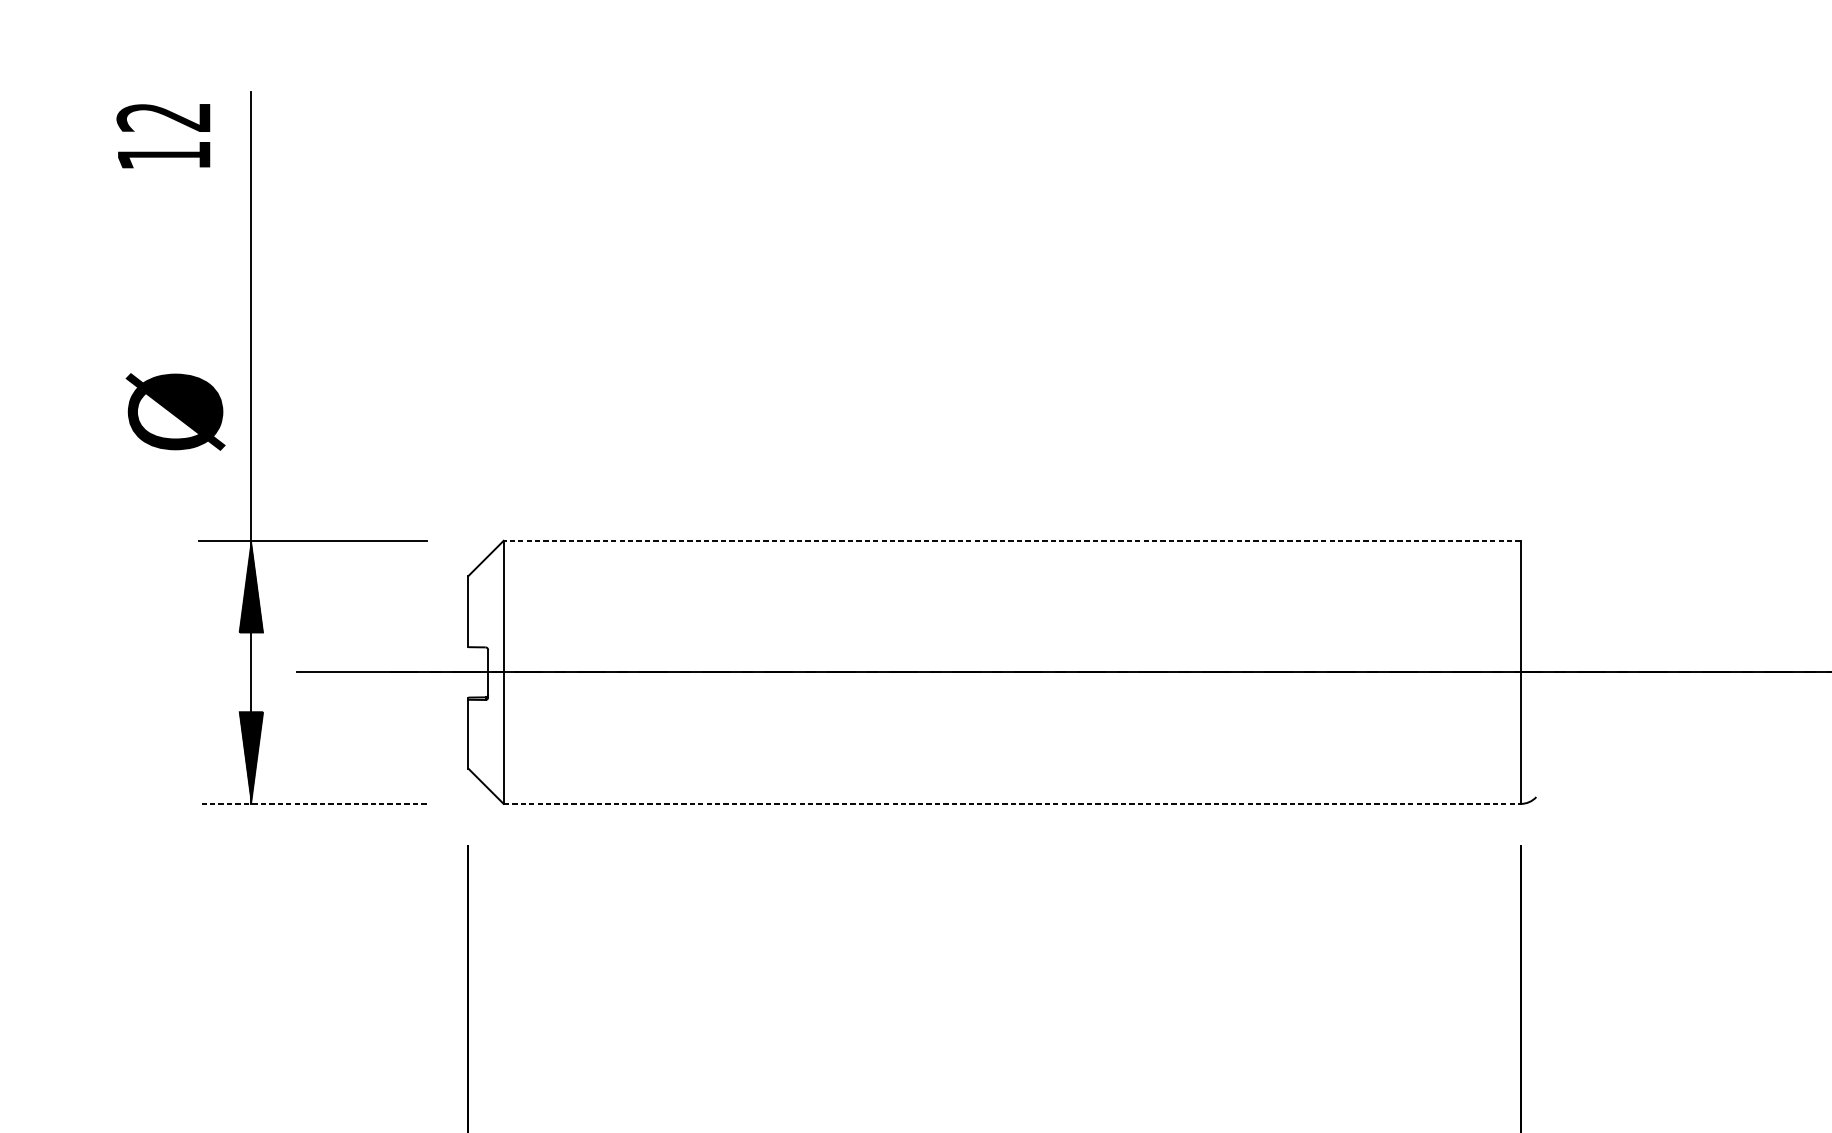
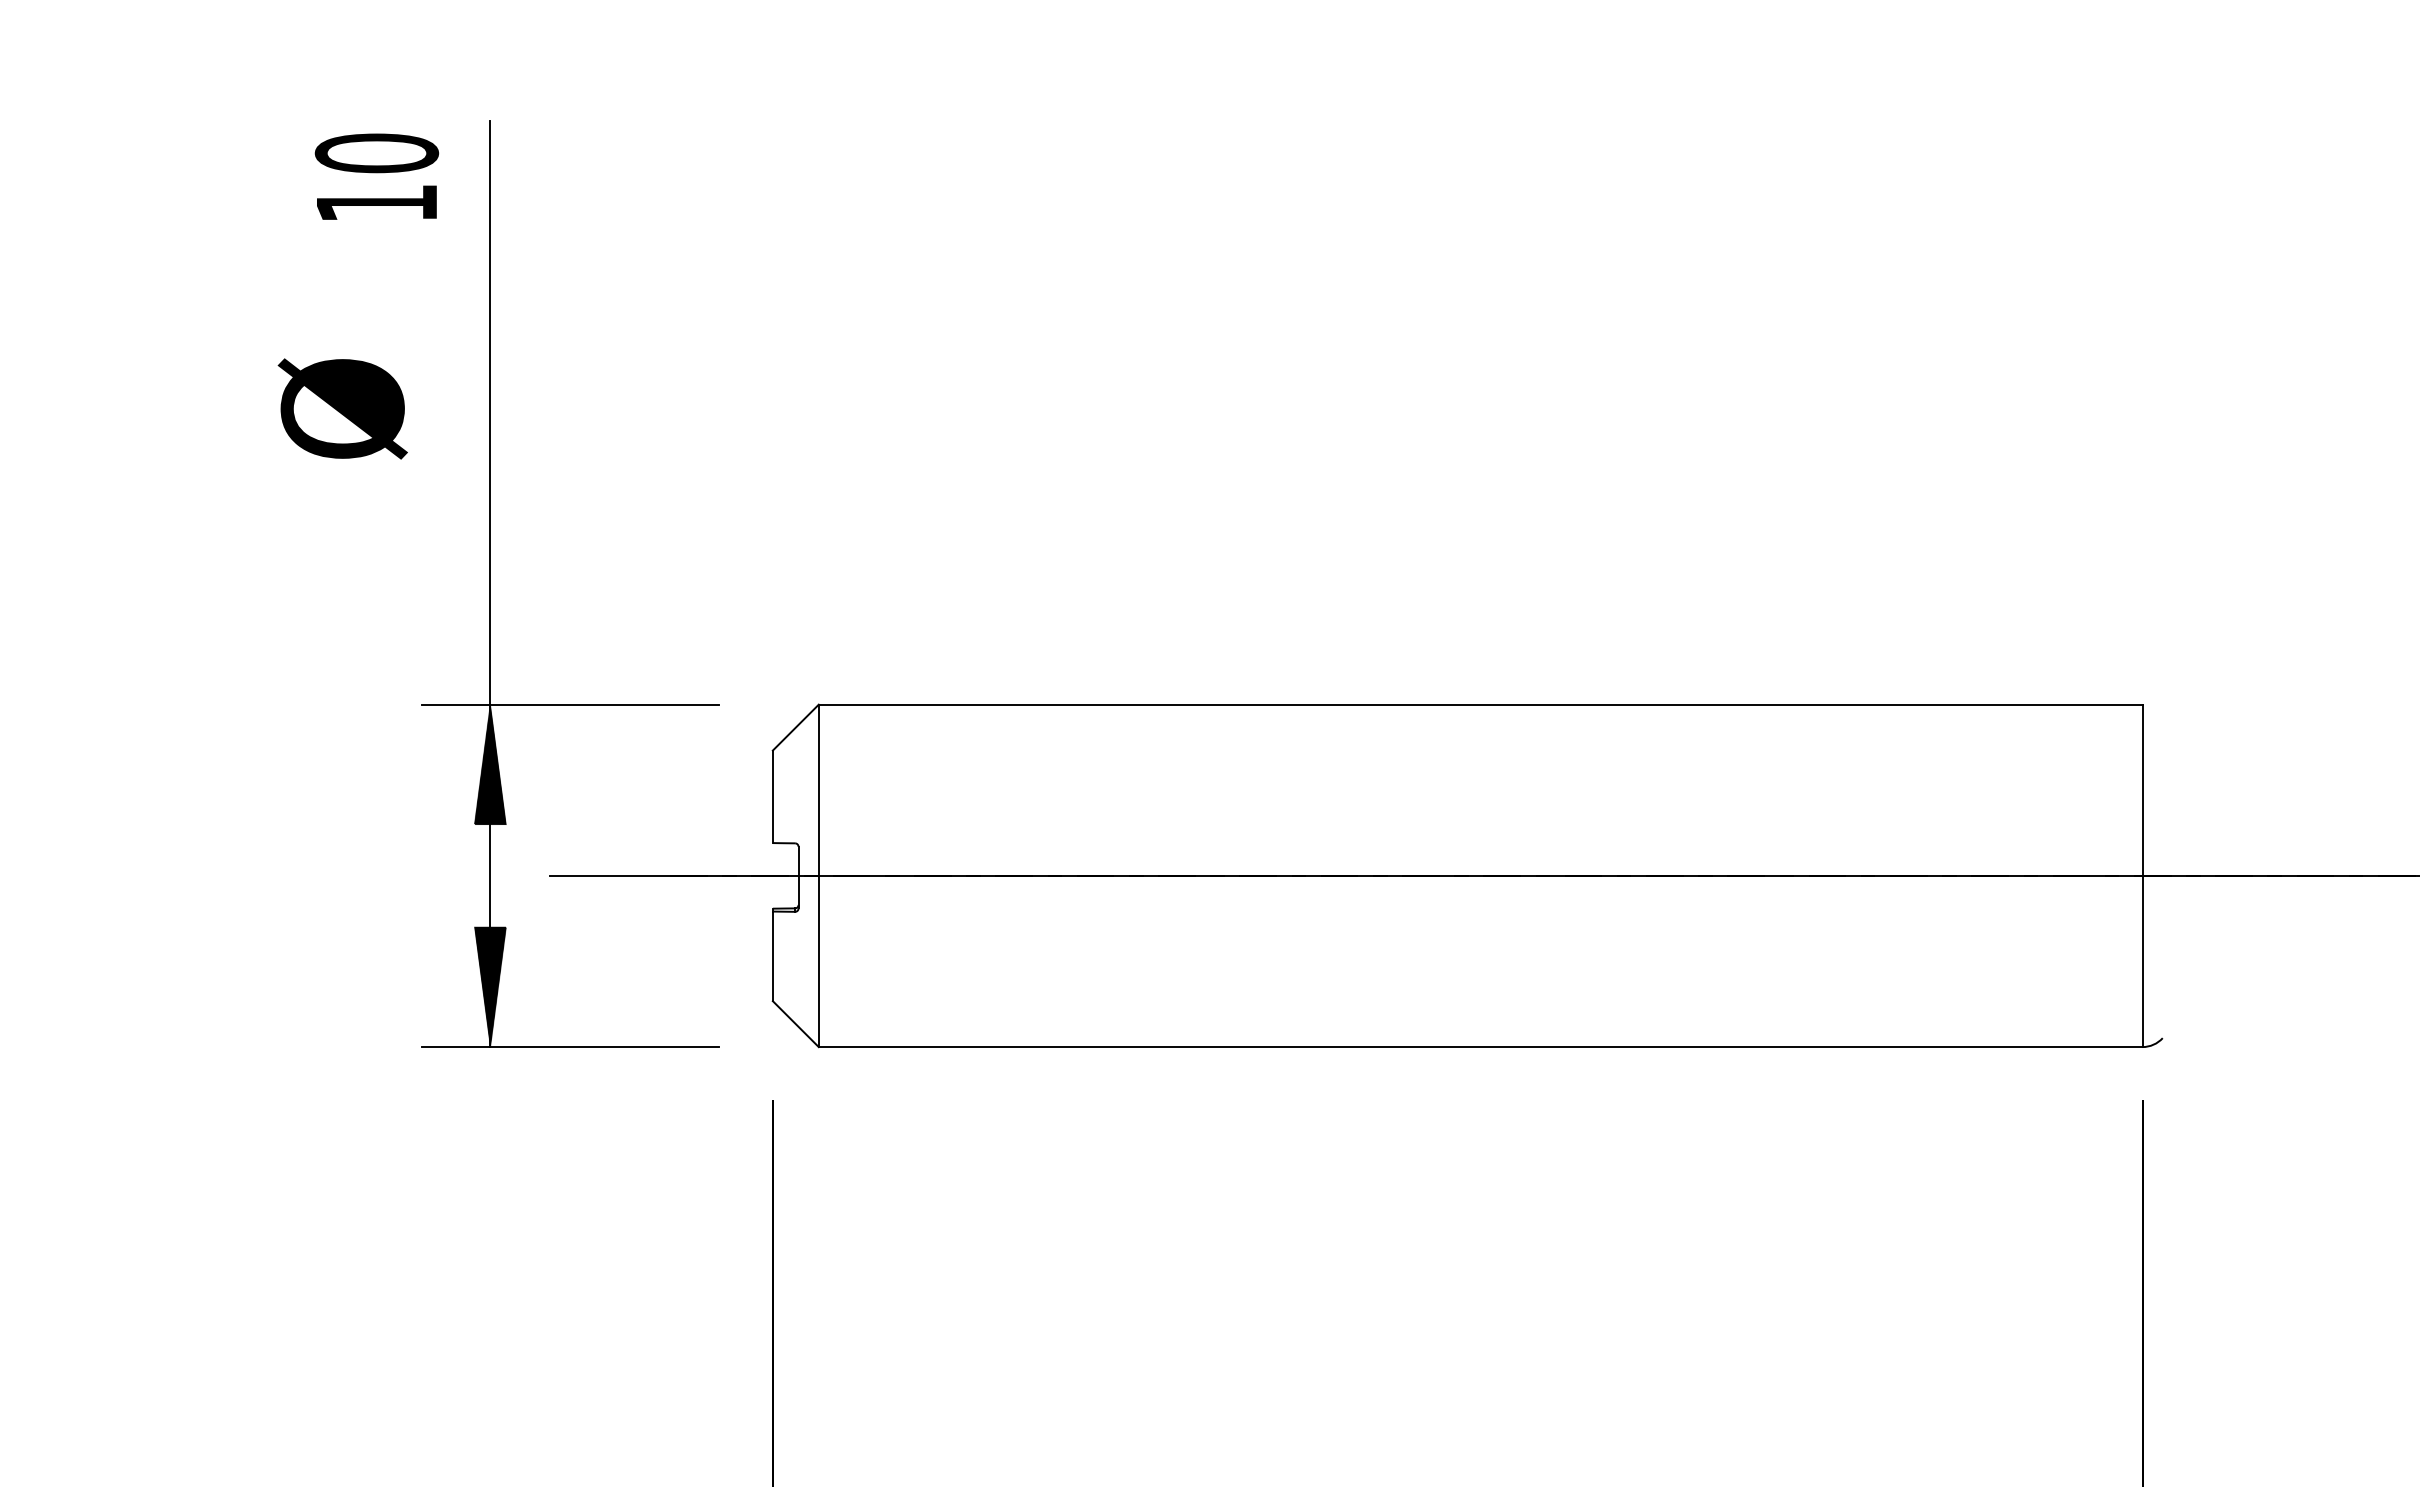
text: (163, 117) -> (376, 153), 12 -> 10
text: (175, 411) -> (342, 408), moved
line: (1012, 540) -> (1480, 704), dashed -> solid
line: (312, 804) -> (569, 1047), dashed -> solid
line: (1012, 804) -> (1480, 1047), dashed -> solid

